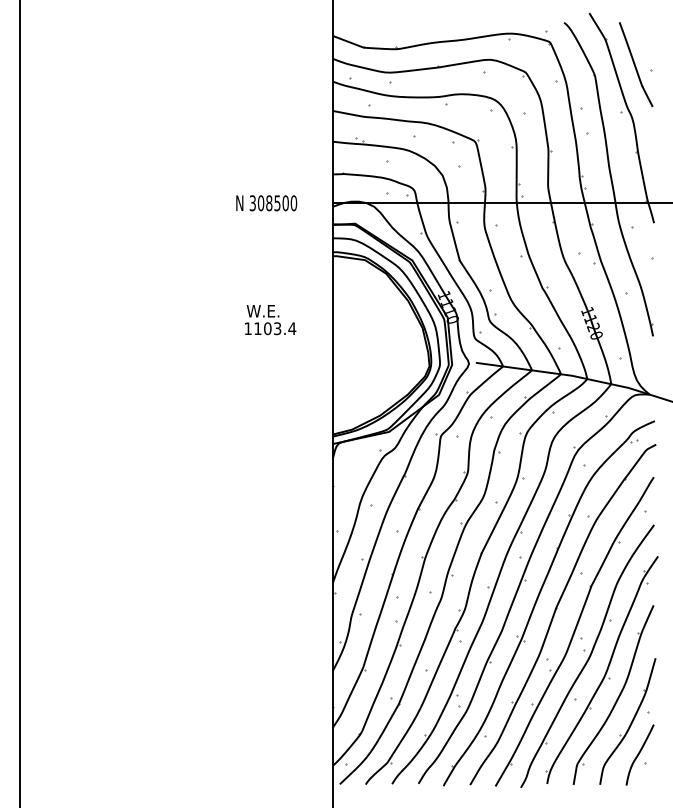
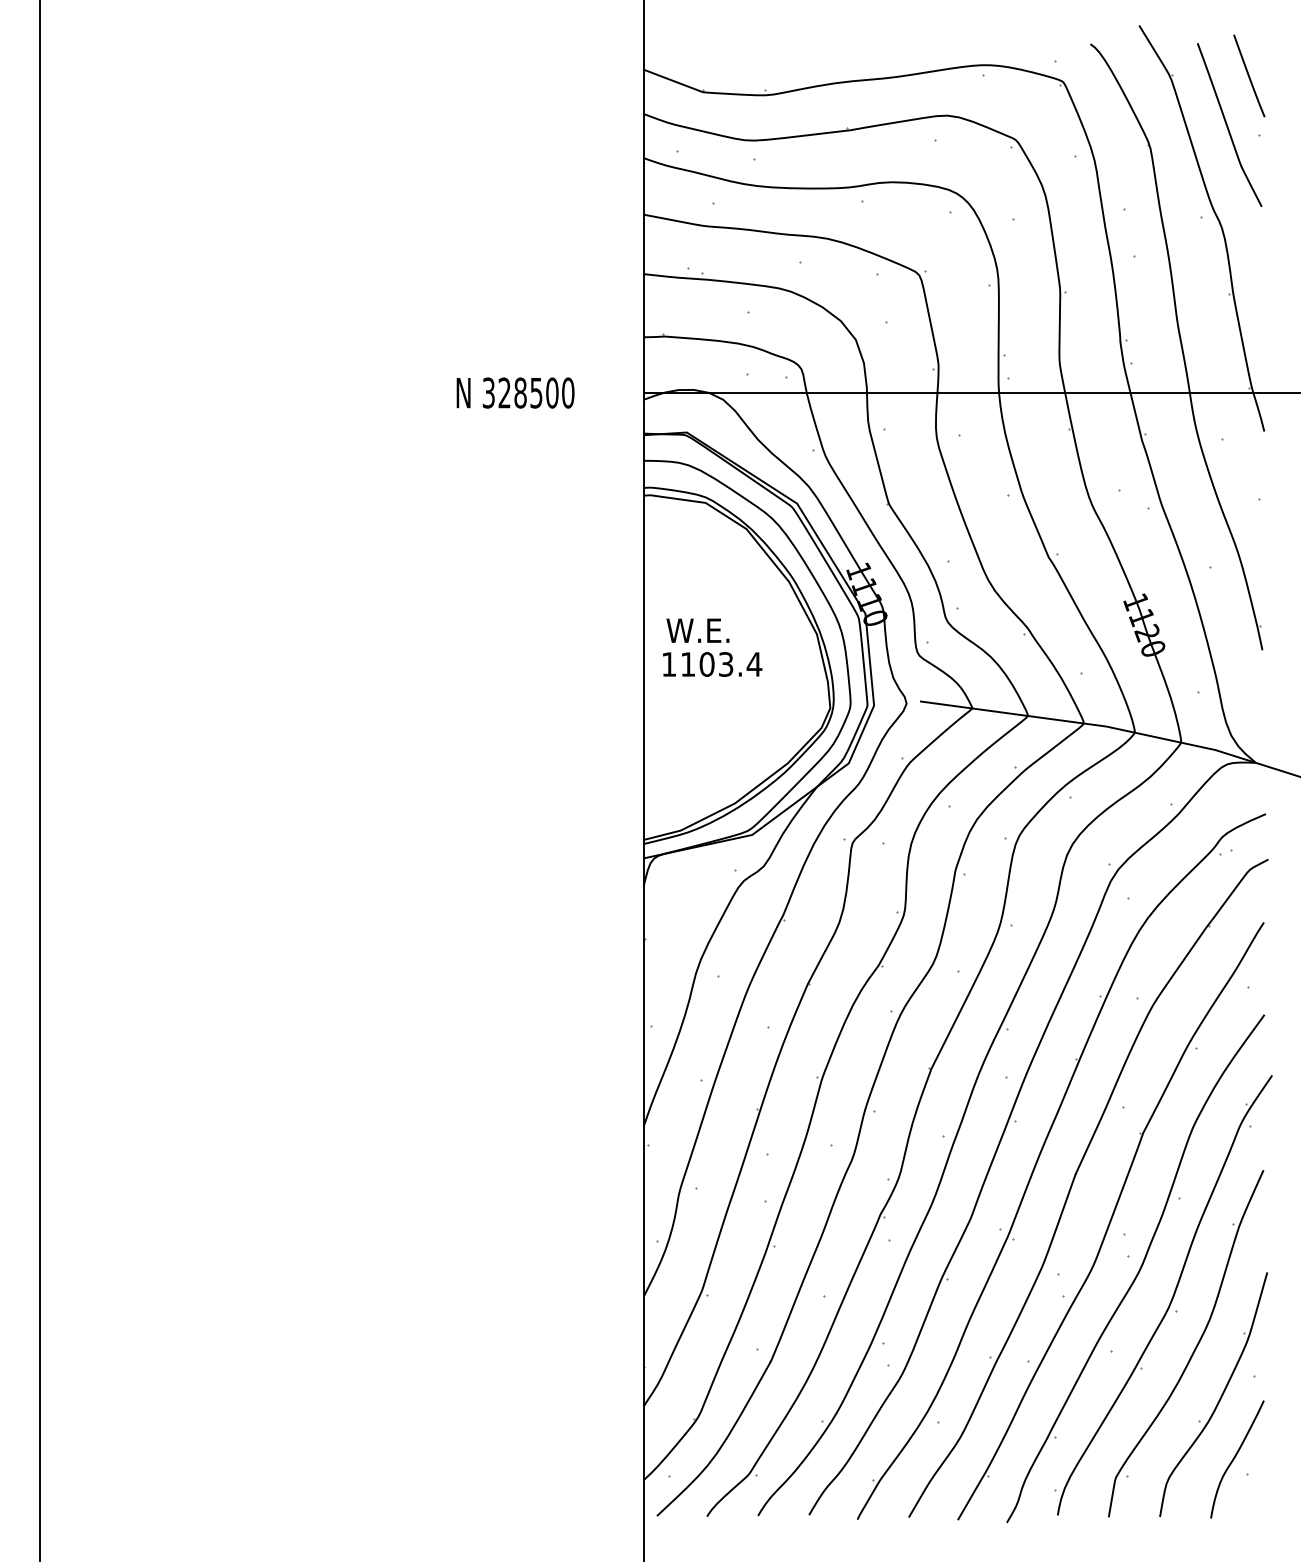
line: (645, 38) -> (1247, 74), added
text: (260, 203) -> (503, 393), 308500 -> 328500
text: (270, 320) -> (712, 648), moved

